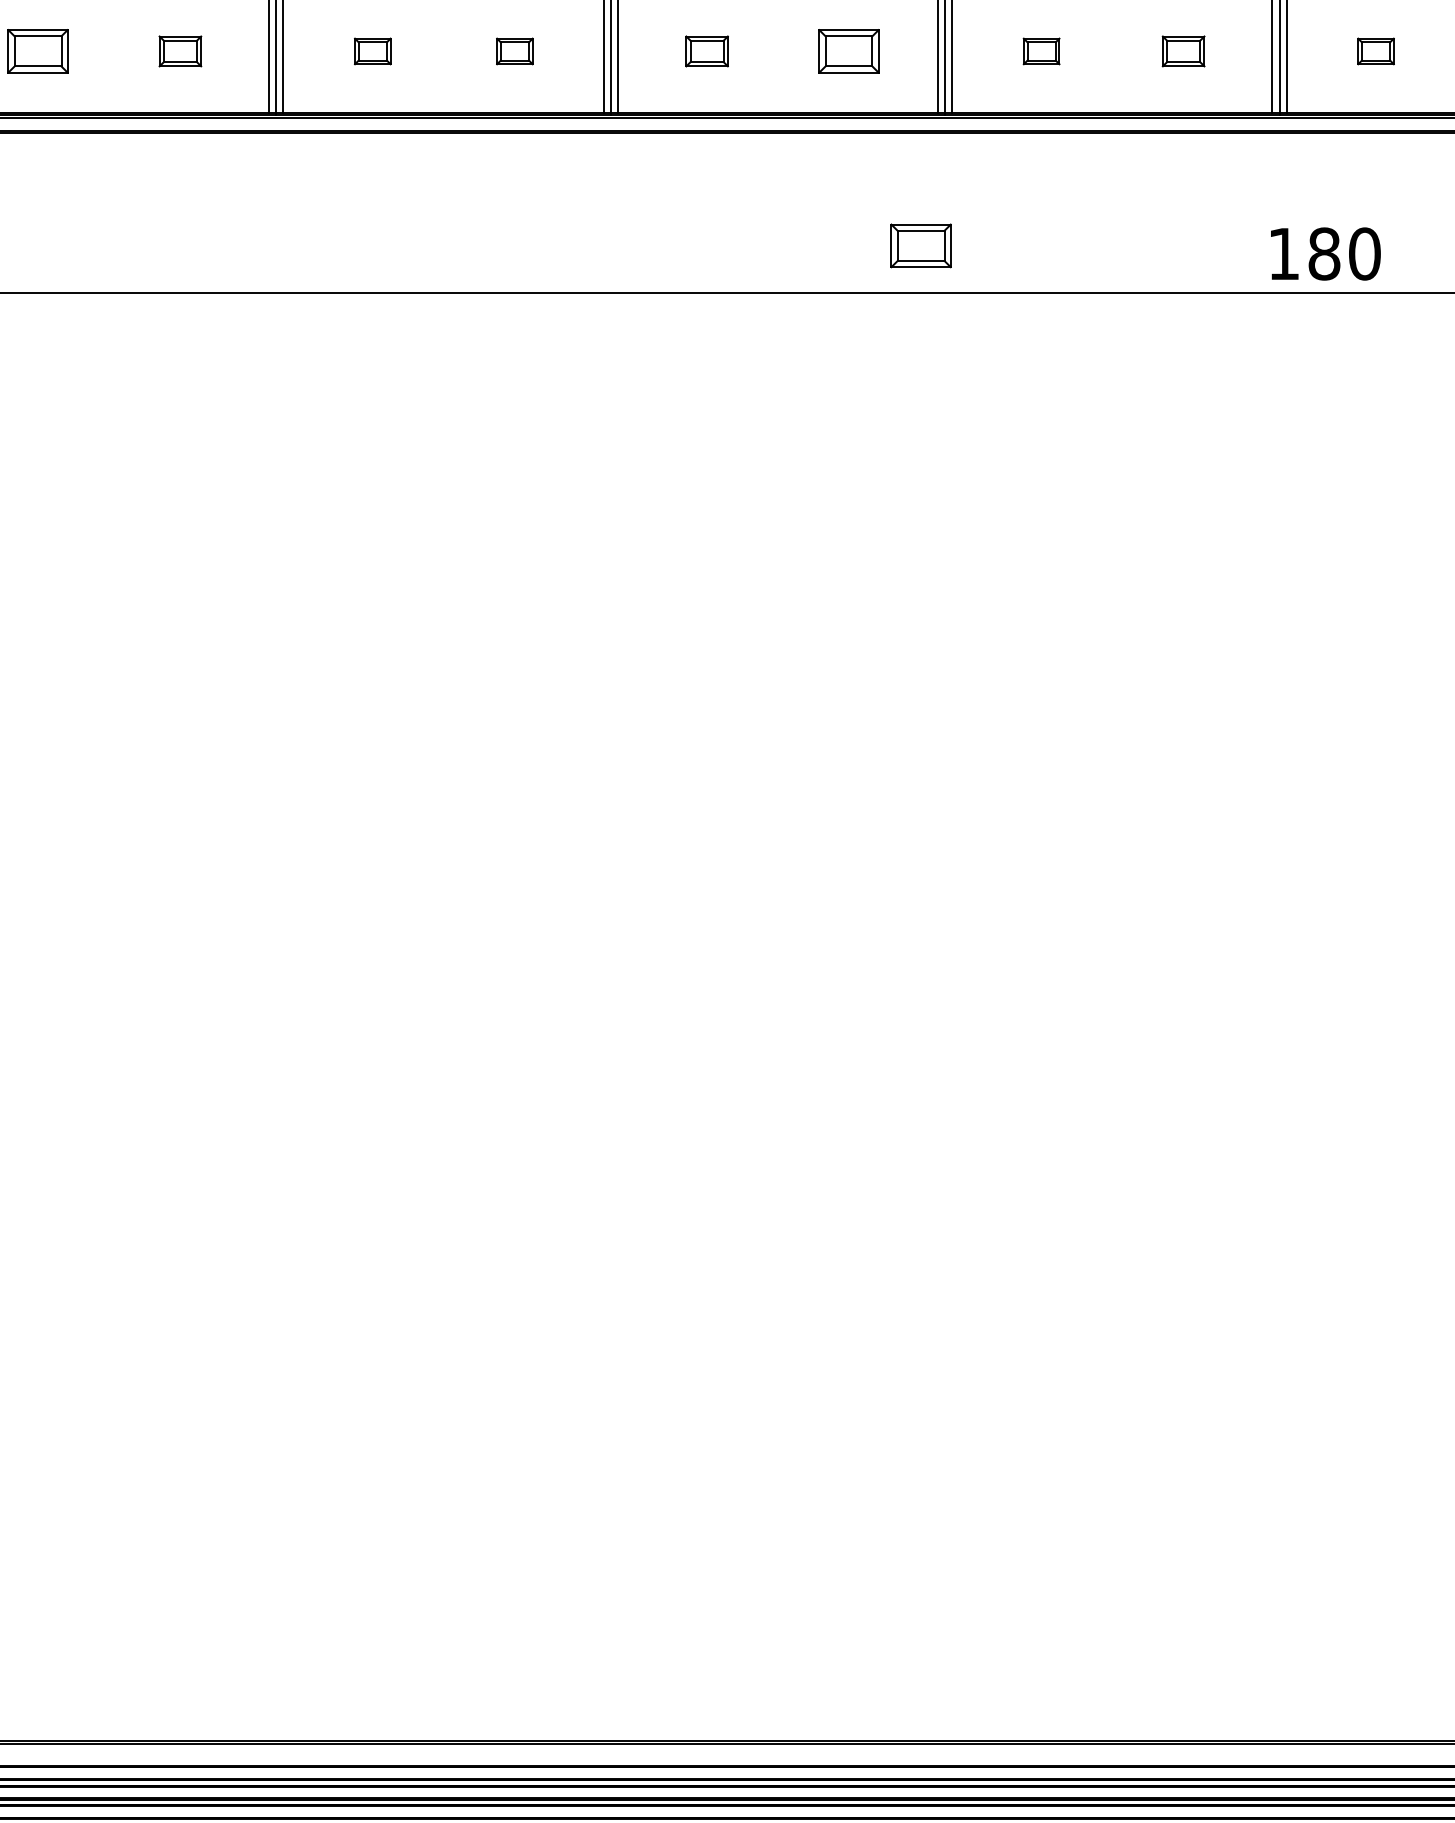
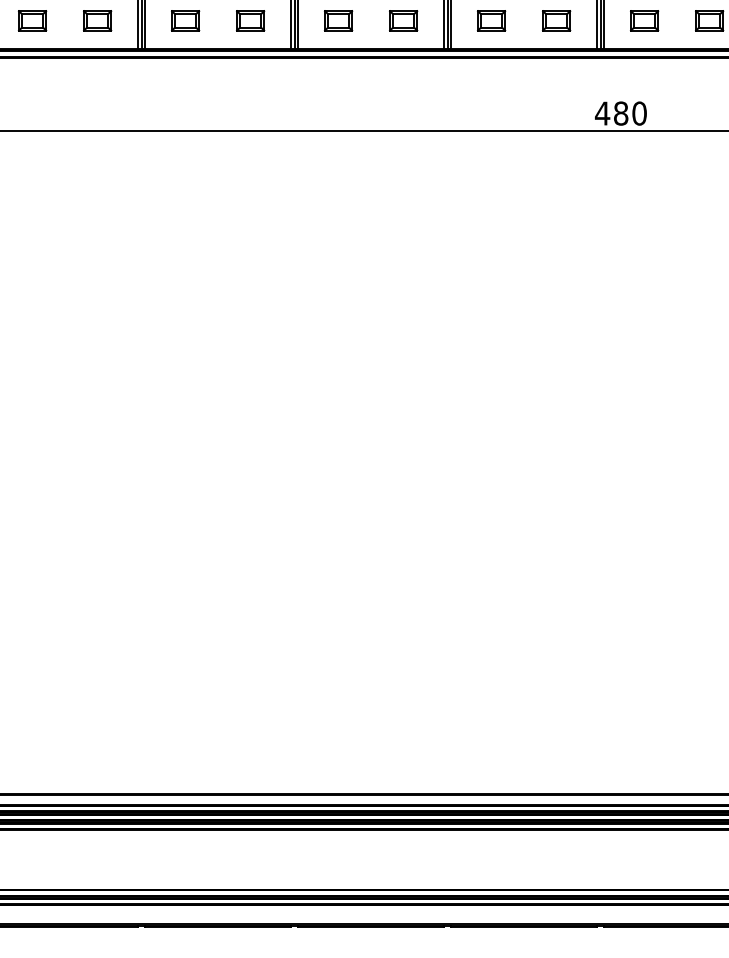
part: (179, 50) -> (97, 20), size x1.43
part: (372, 50) -> (185, 20), size x1.67
part: (514, 50) -> (250, 20), size x1.67
part: (706, 50) -> (338, 20), size x1.43
part: (1041, 50) -> (491, 20), size x1.67
part: (1183, 50) -> (556, 20), size x1.43
part: (1375, 50) -> (644, 20), size x1.67
part: (920, 245) -> (436, 109), removed
text: (1283, 253) -> (602, 113), 180 -> 480

